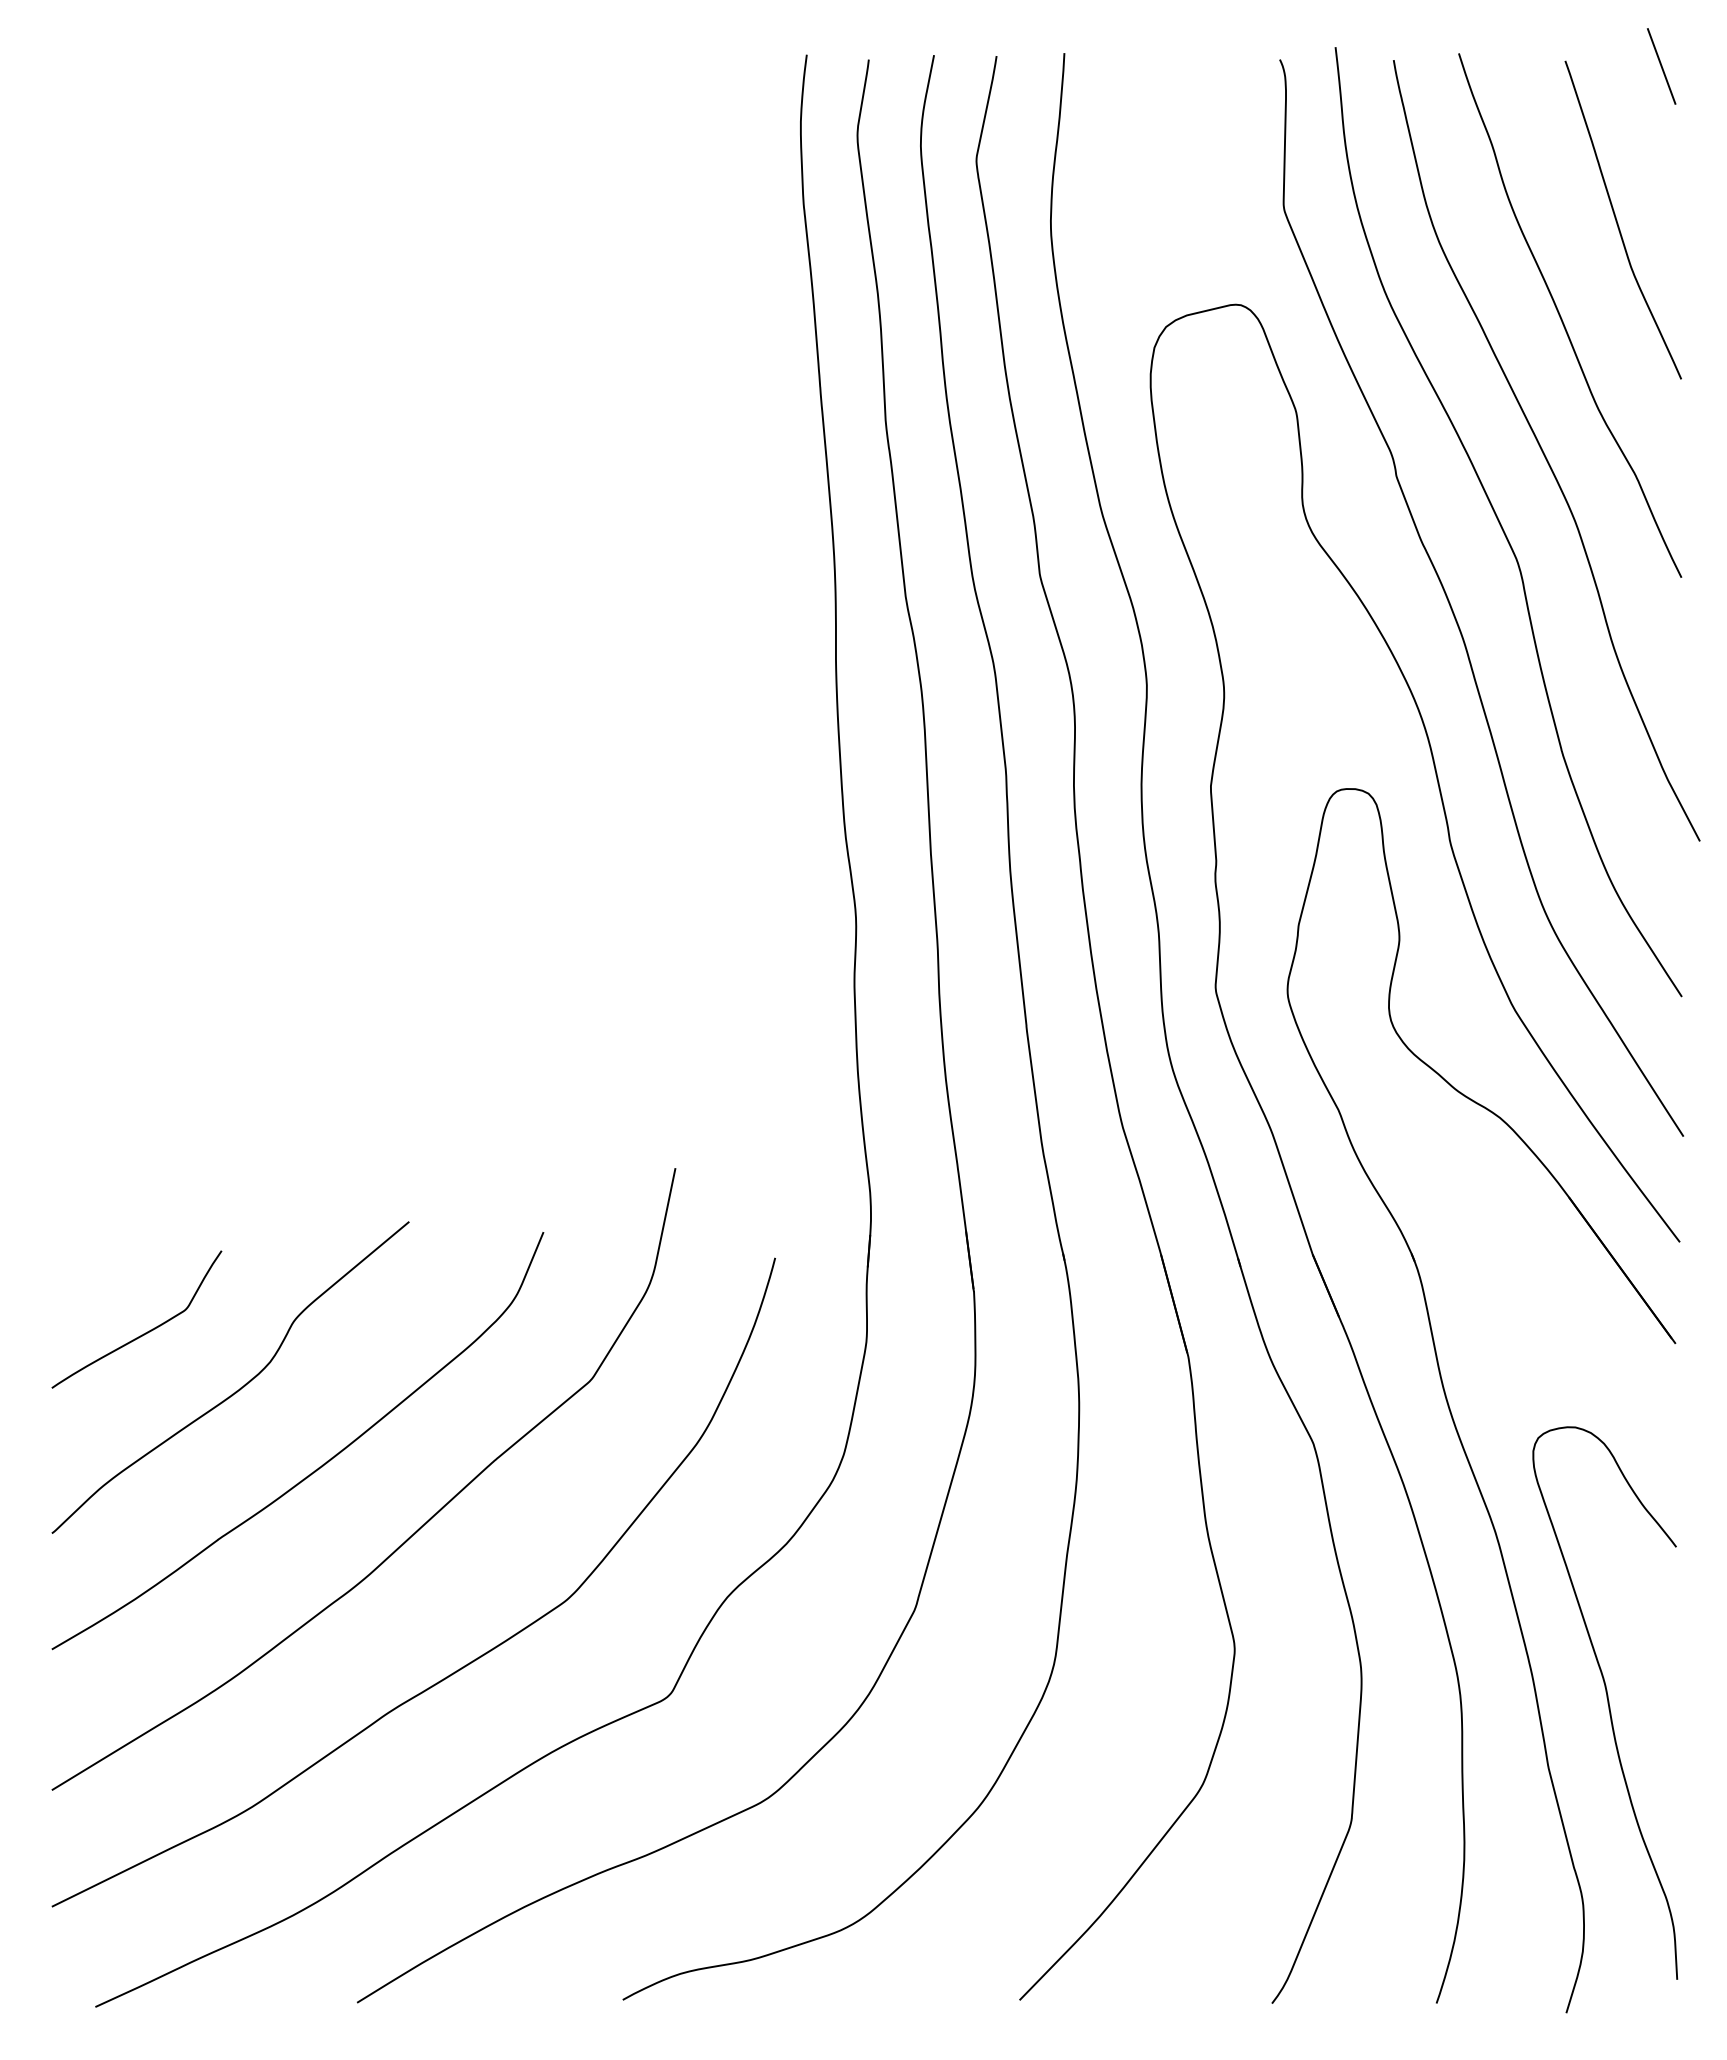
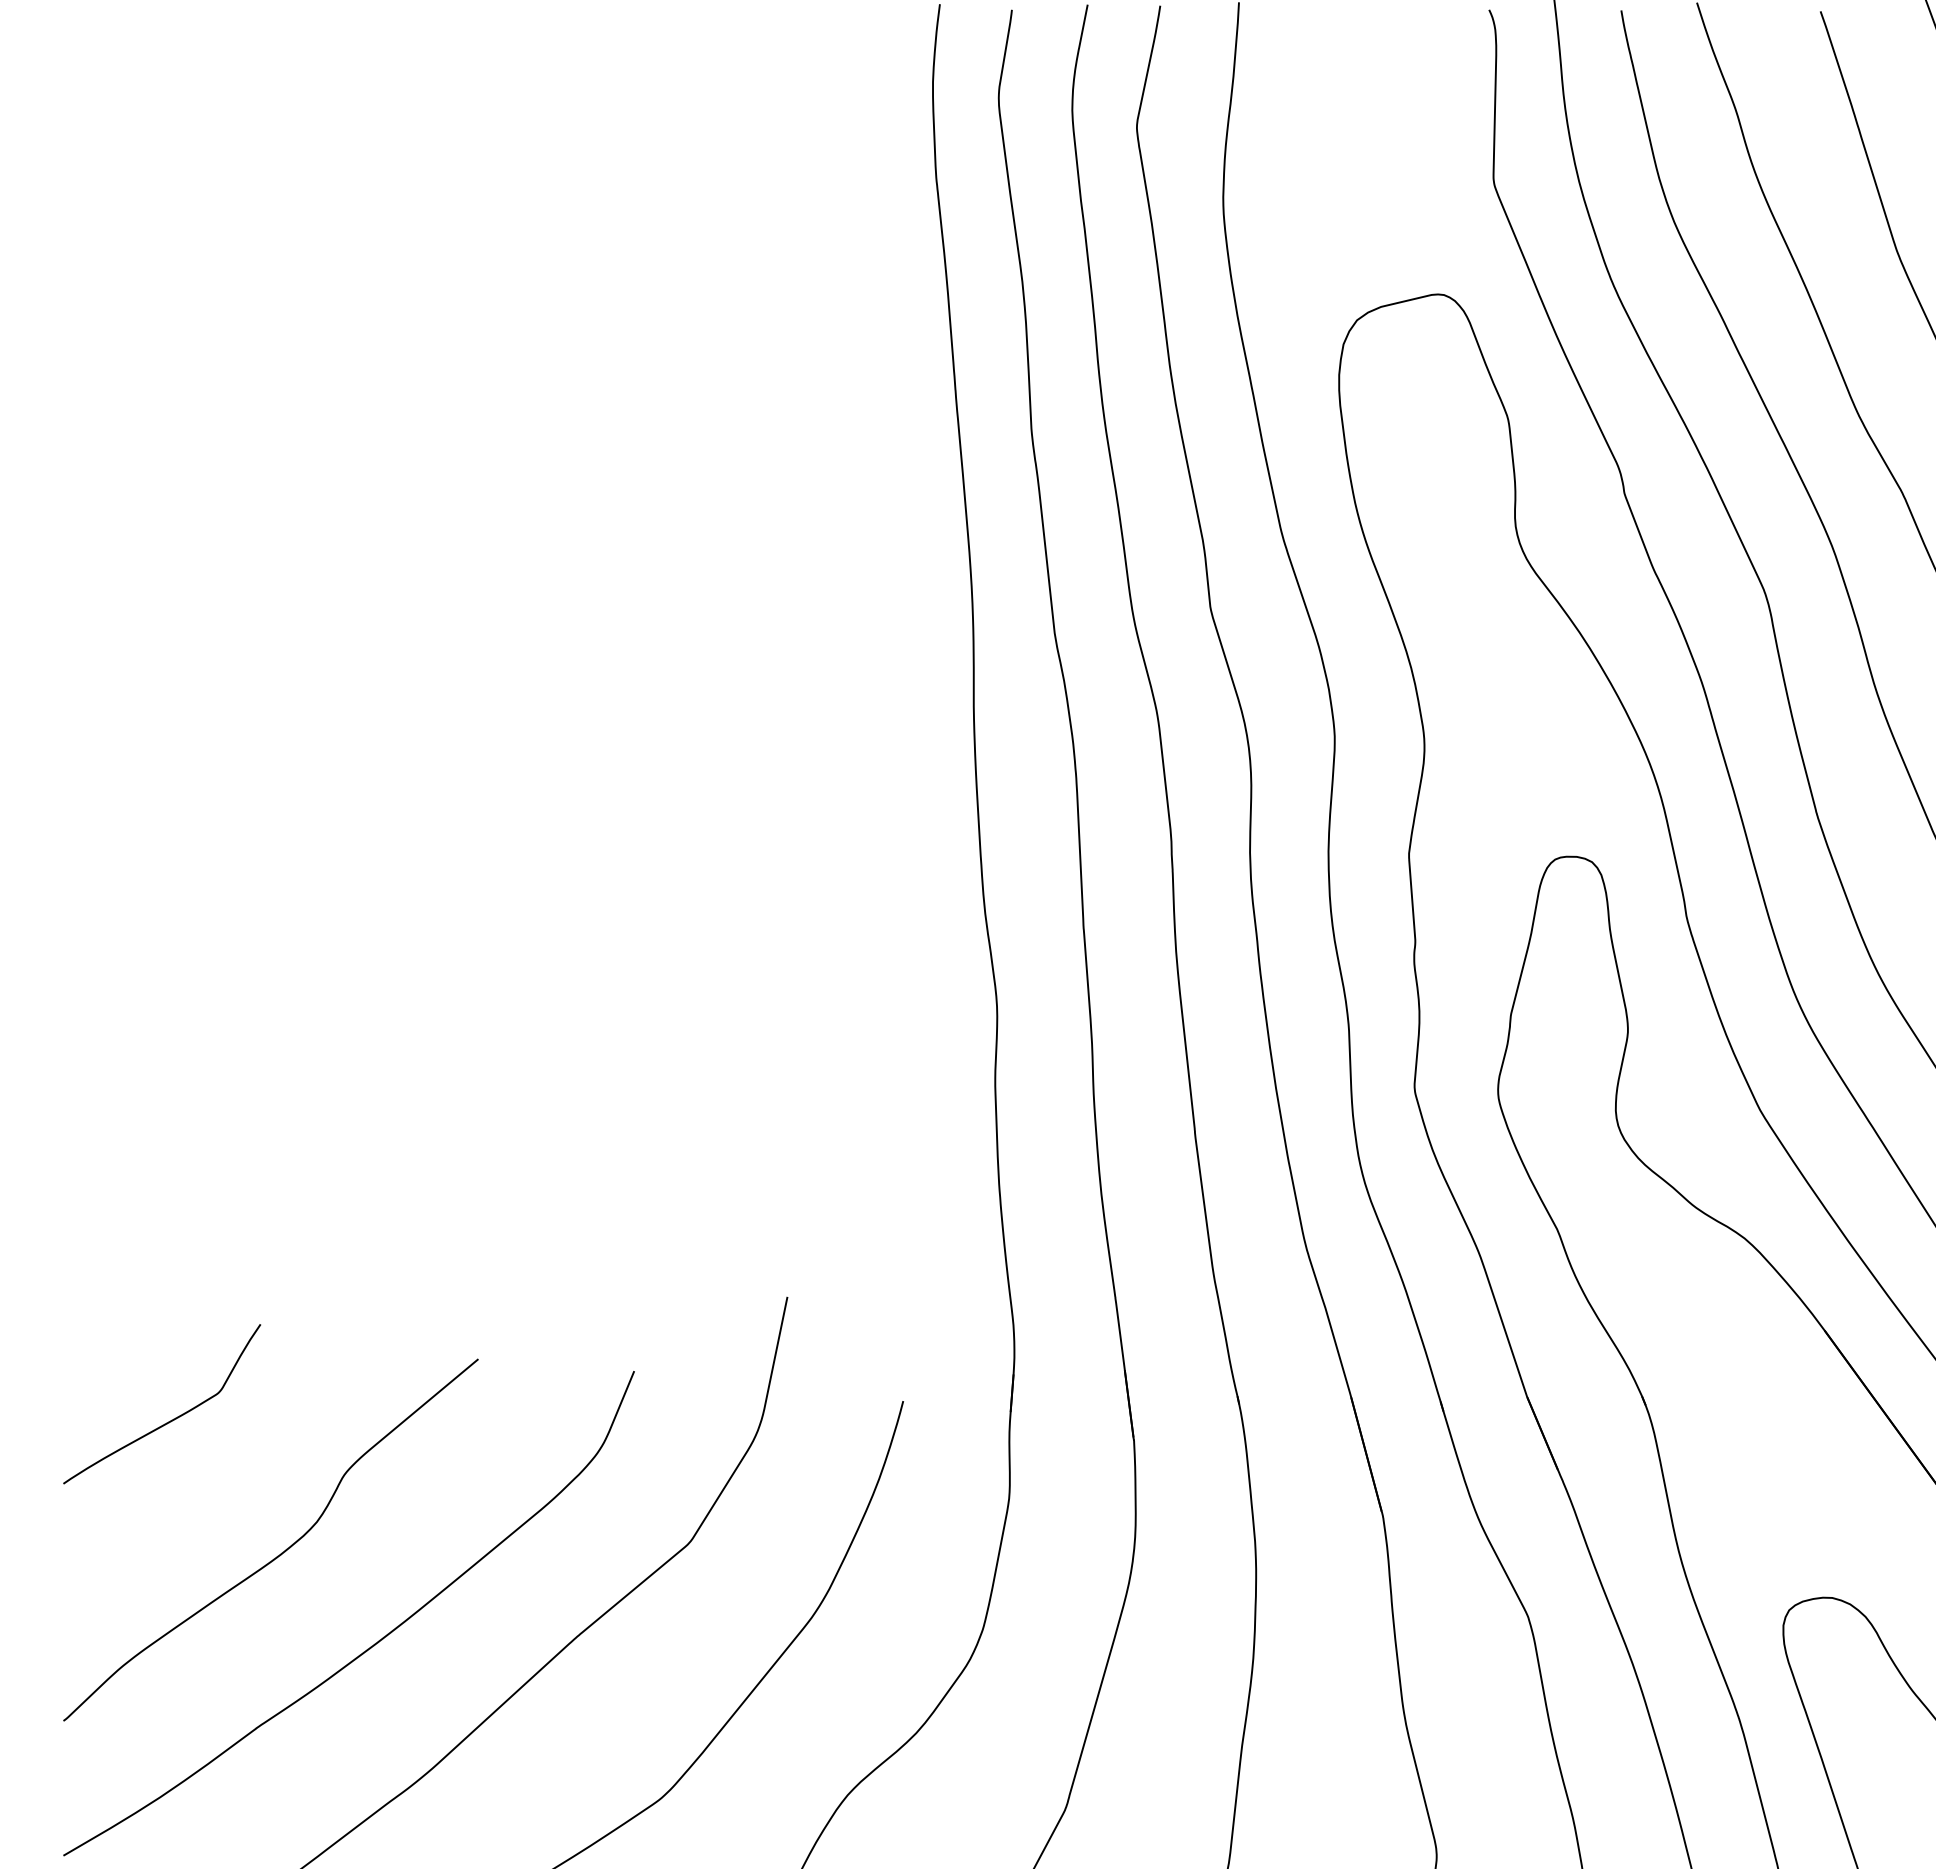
curve: (143, 1333) -> (169, 1420), moved

